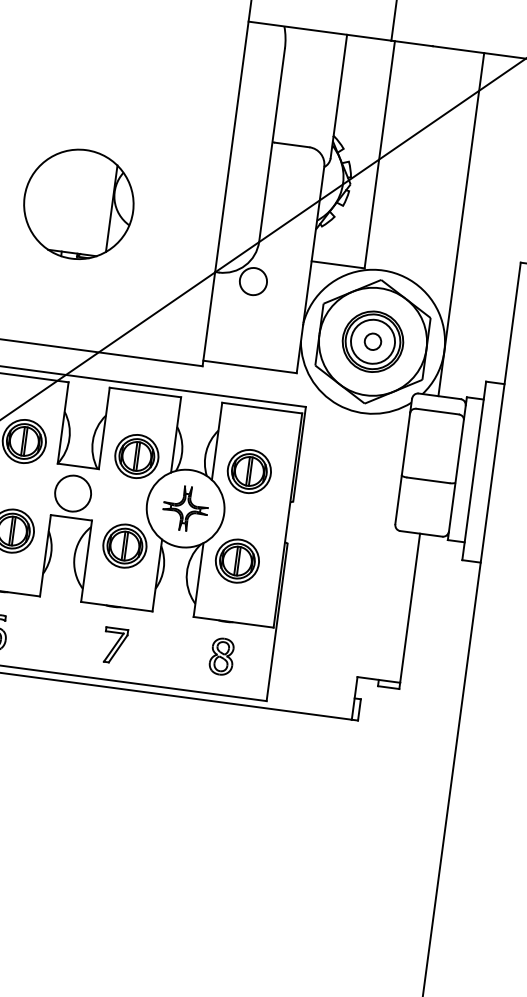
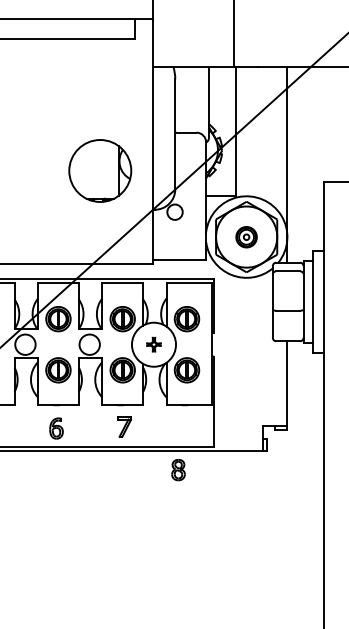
part: (79, 203) -> (100, 170), moved
part: (372, 342) -> (246, 237), size x0.6
part: (184, 508) -> (153, 344), size x0.6
part: (221, 657) -> (178, 470), moved

